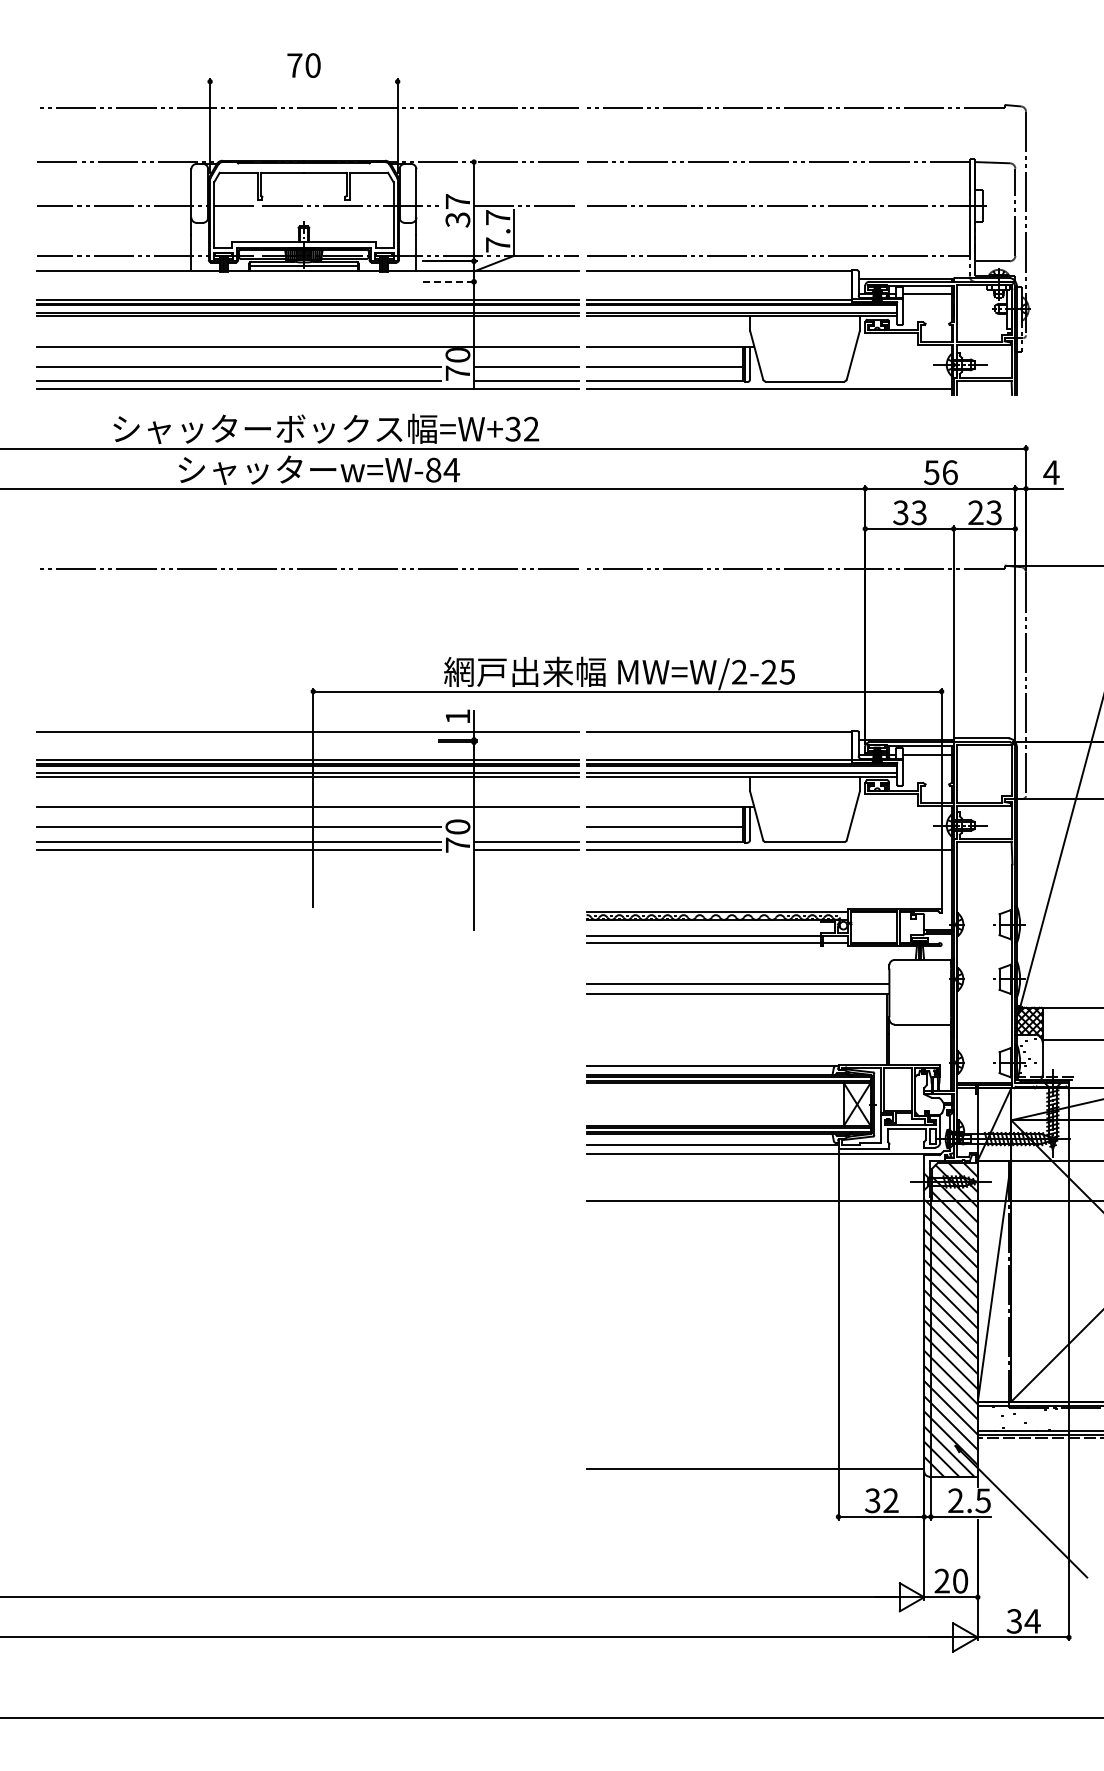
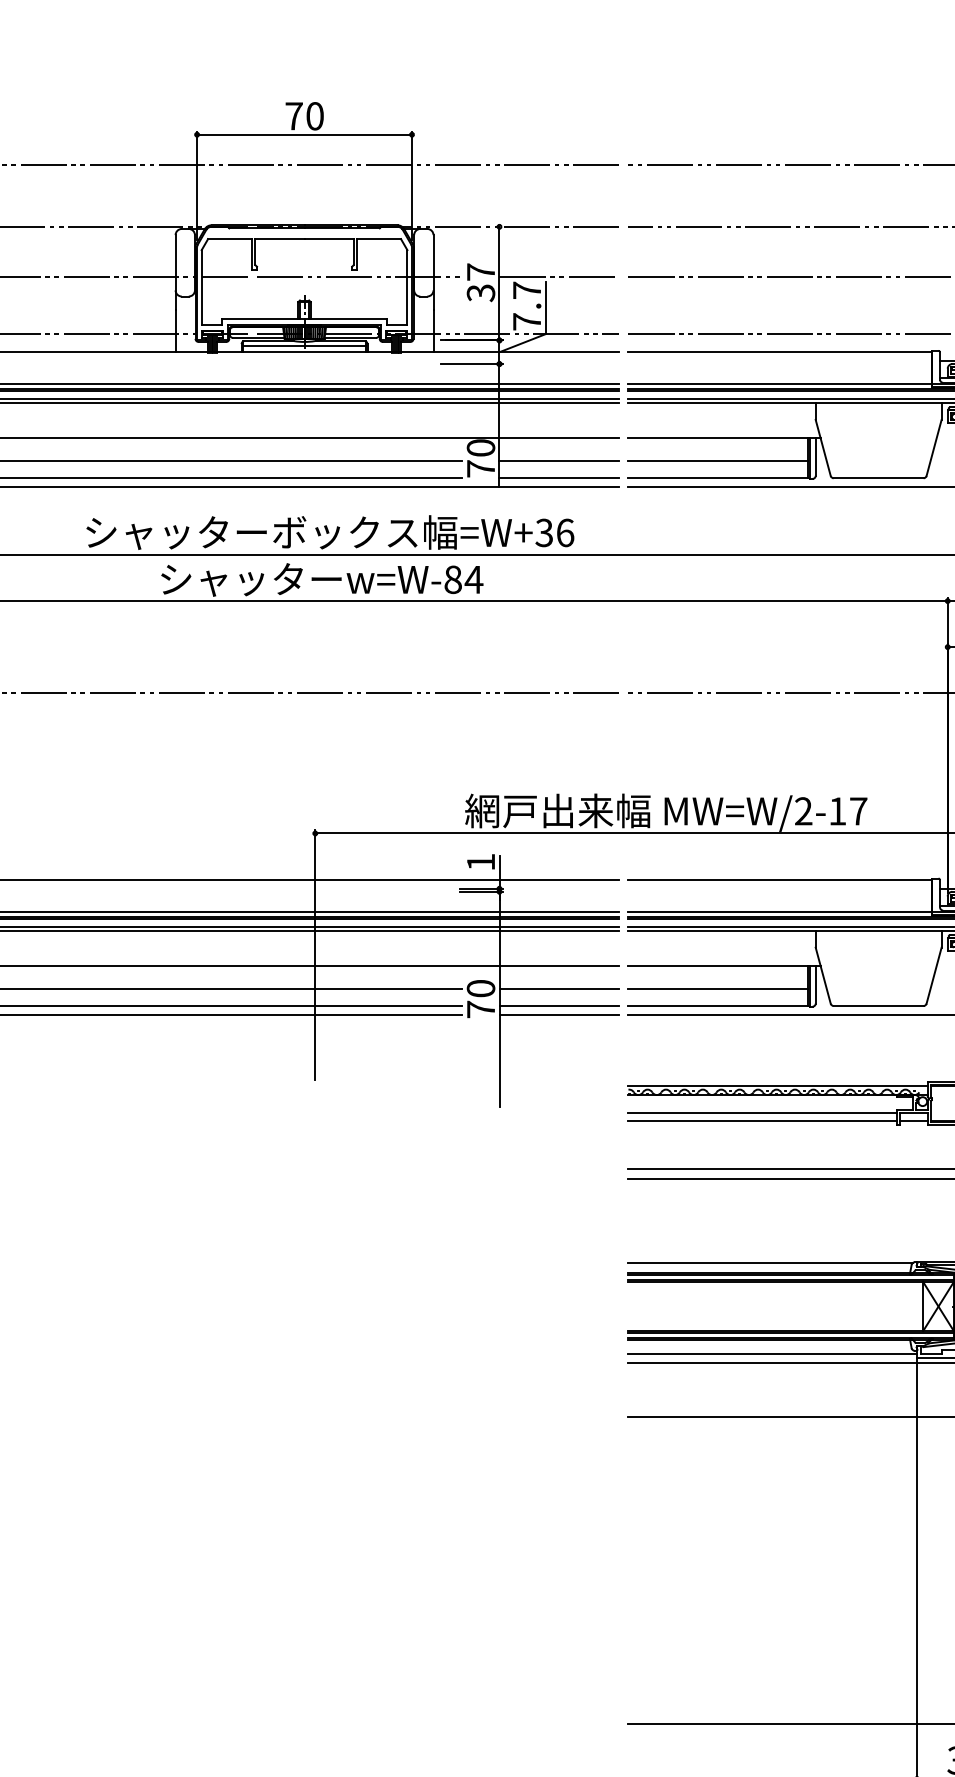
line: (303, 81) -> (304, 134), added
line: (449, 281) -> (471, 363), dashed -> solid
text: (531, 428) -> (565, 532), =W+32 -> =W+36
text: (778, 671) -> (848, 810), MW=W/2-25 -> MW=W/2-17
line: (526, 827) -> (559, 989), added

